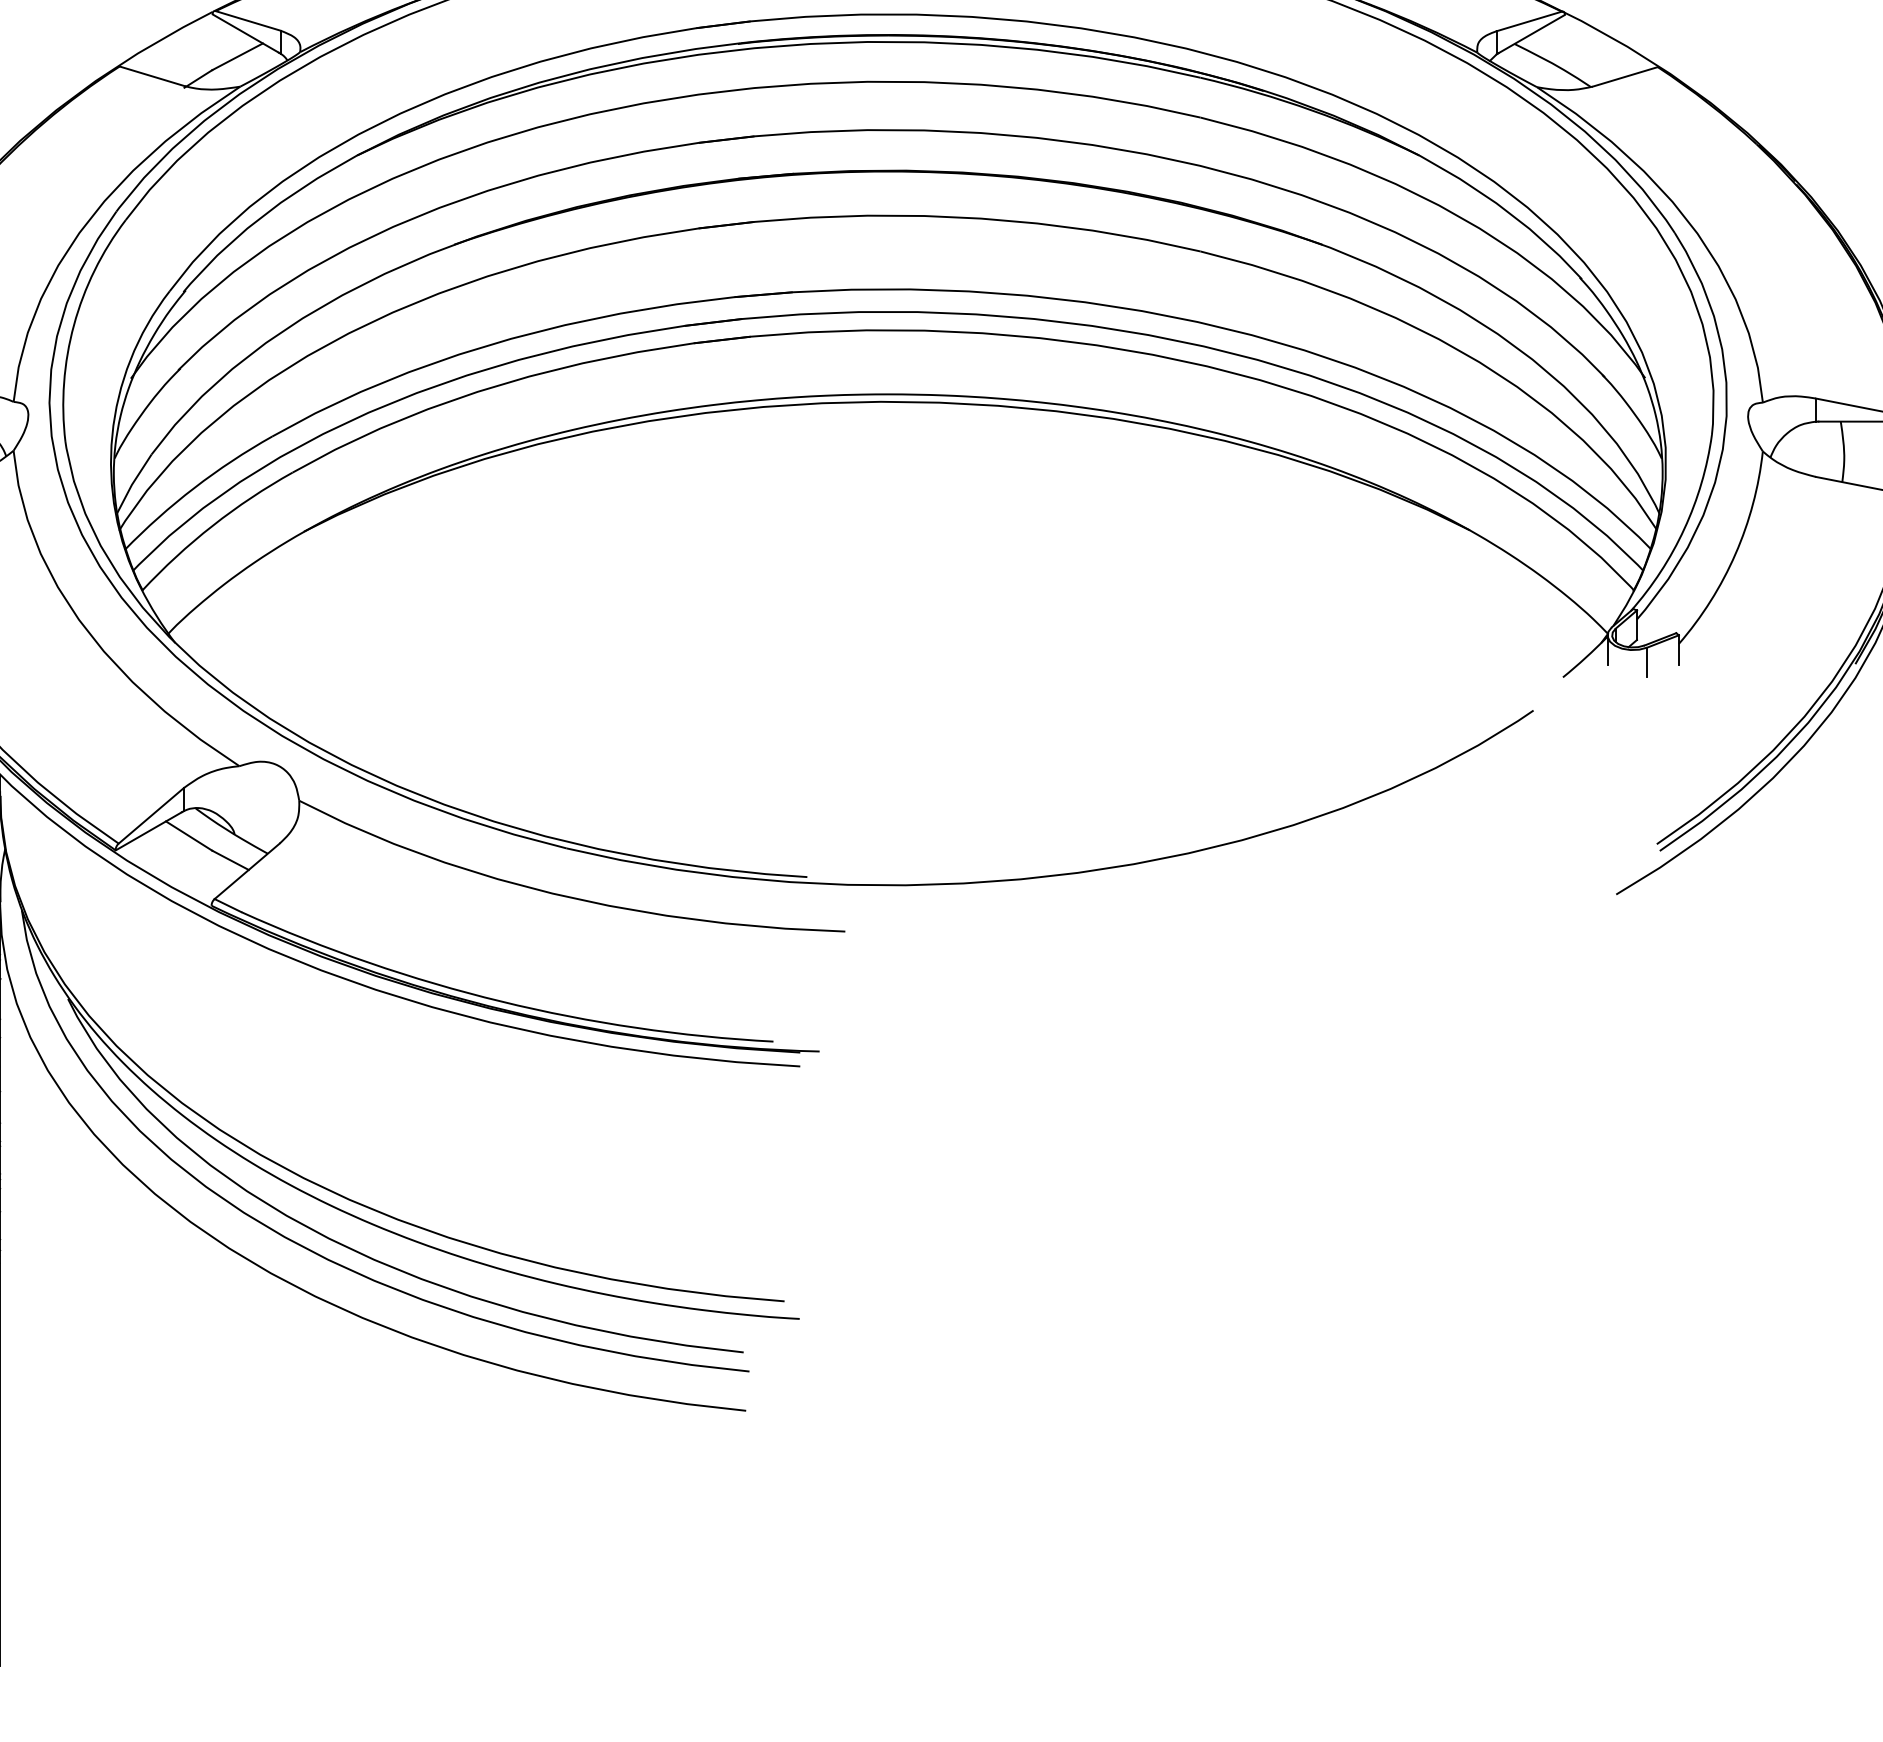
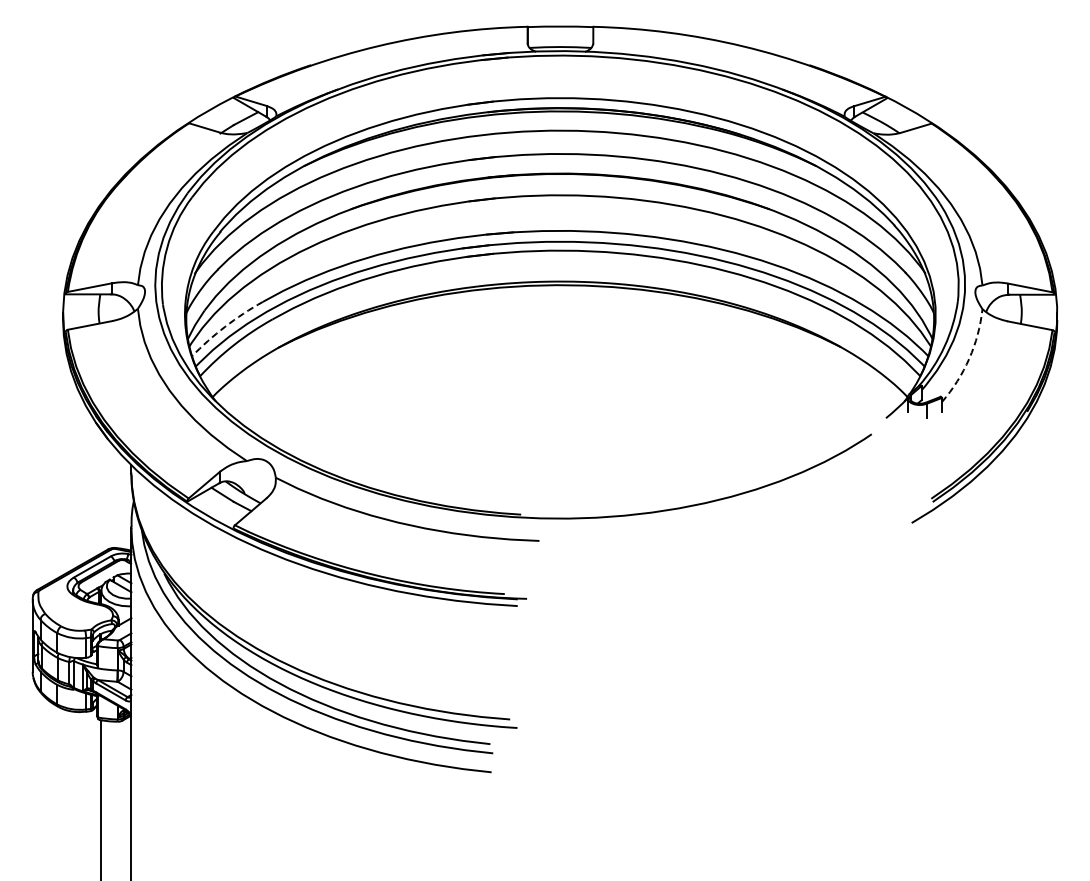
arc: (194, 487) -> (225, 326), solid -> dashed
arc: (1735, 553) -> (969, 358), solid -> dashed

